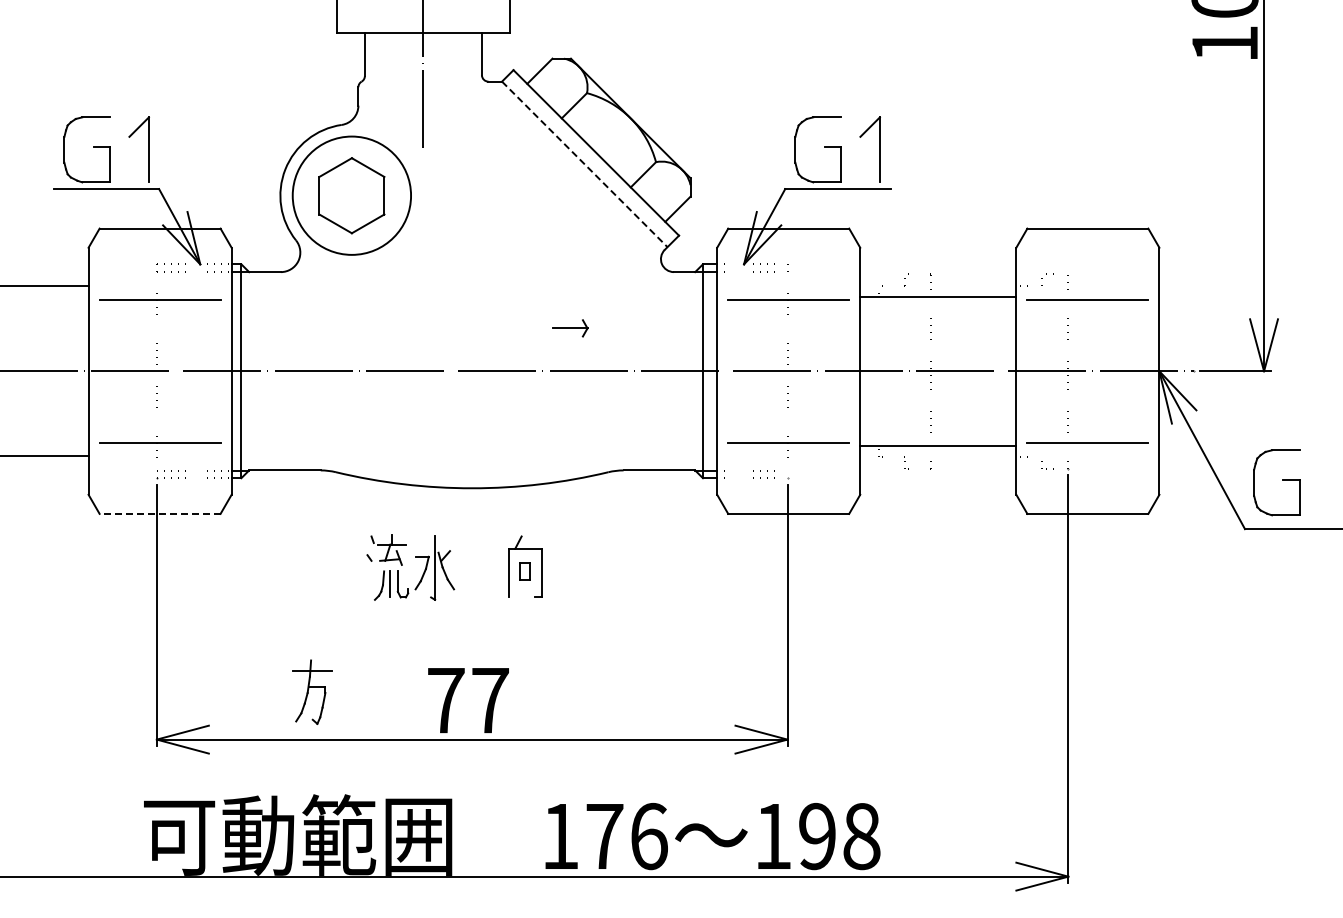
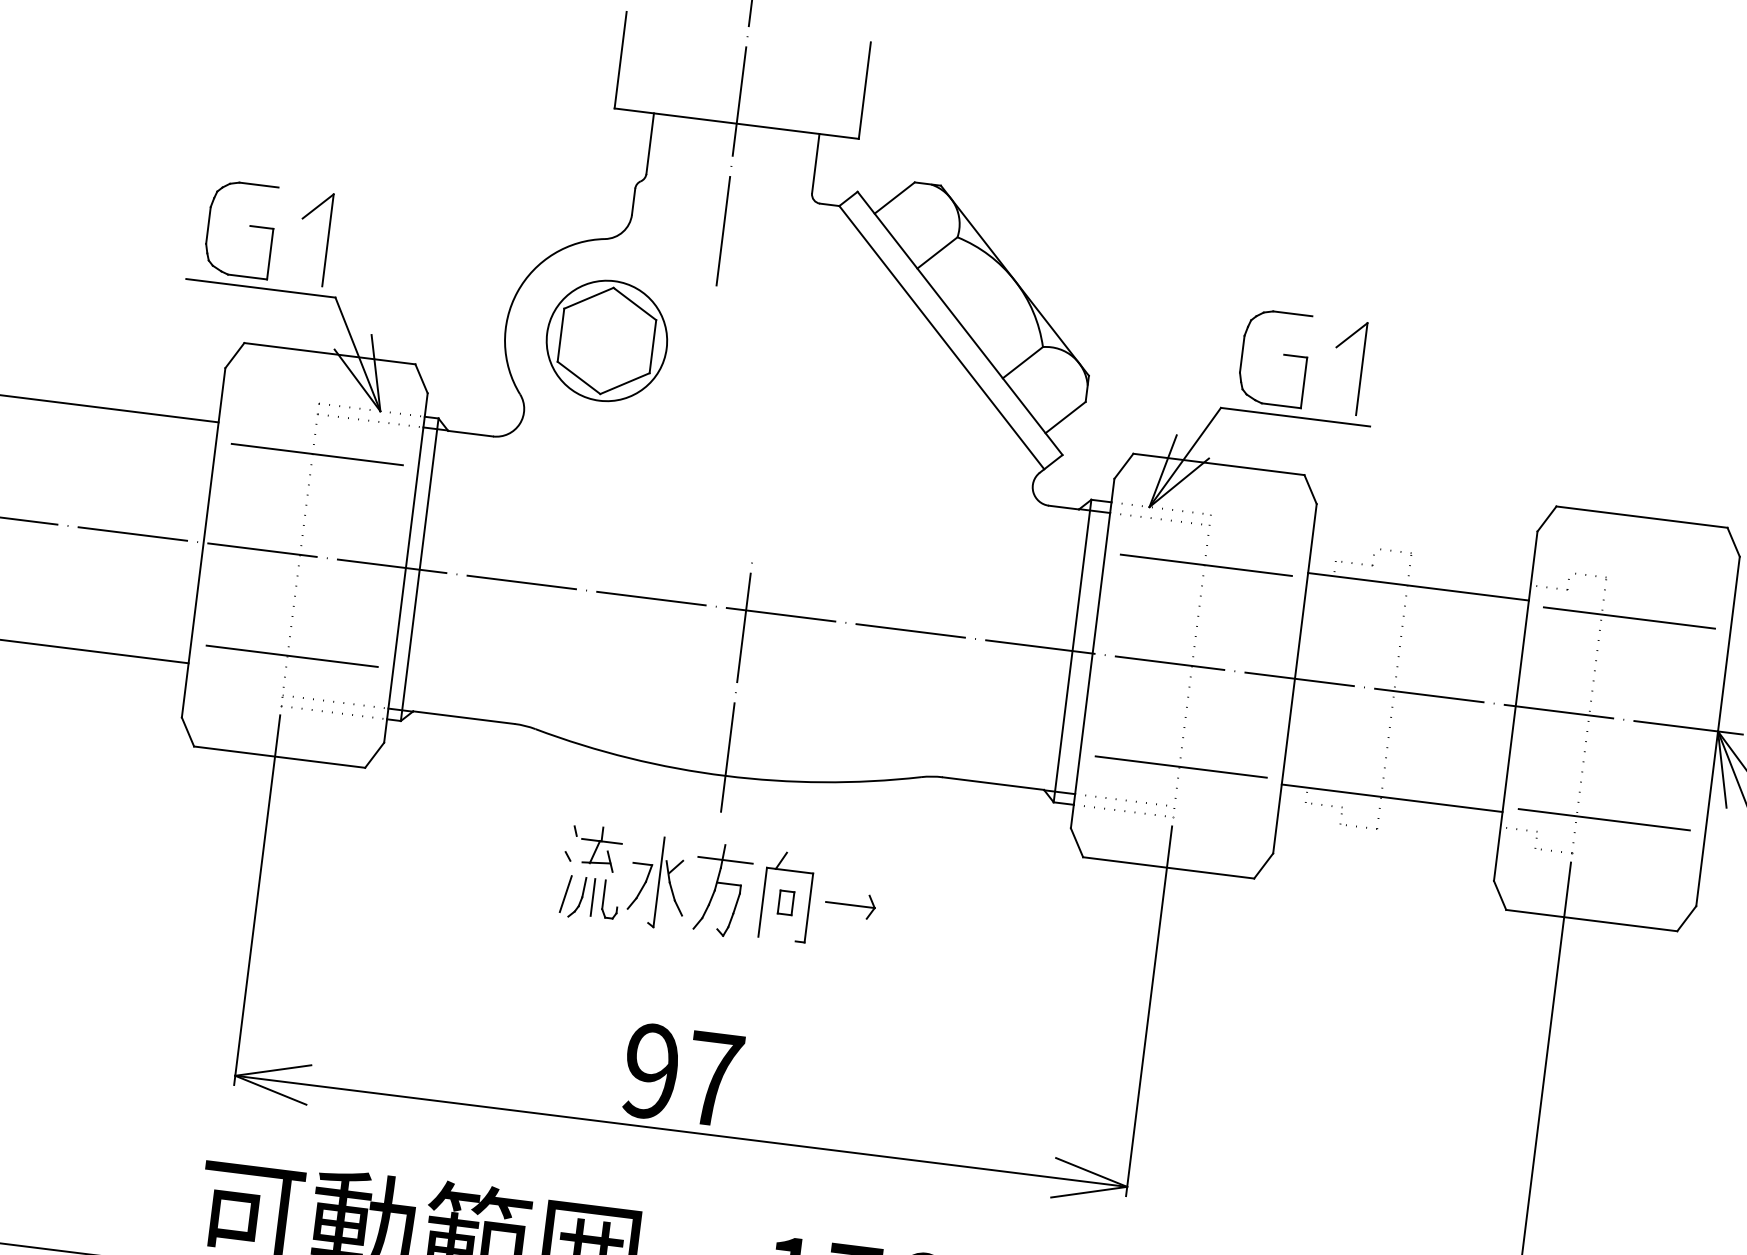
line: (585, 164) -> (942, 337), dashed -> solid
circle: (351, 195) -> (606, 340), size x0.71
part: (570, 328) -> (850, 905), moved
line: (472, 424) -> (737, 685), added
line: (159, 513) -> (278, 756), dashed -> solid
line: (370, 584) -> (564, 894), added
part: (312, 691) -> (721, 889), moved
text: (445, 700) -> (650, 1071), 77 -> 97

